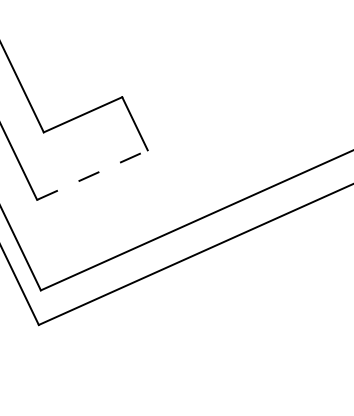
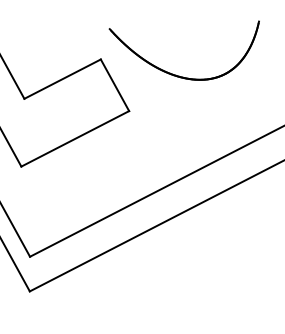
part: (199, 117) -> (179, 75), added
line: (92, 175) -> (75, 139), dashed -> solid

